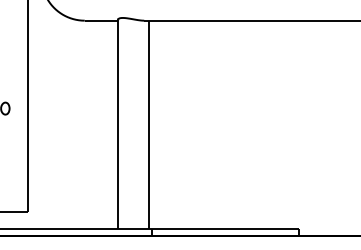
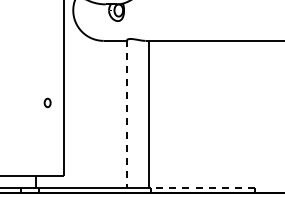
line: (118, 124) -> (127, 114), solid -> dashed
line: (224, 229) -> (202, 188), solid -> dashed

